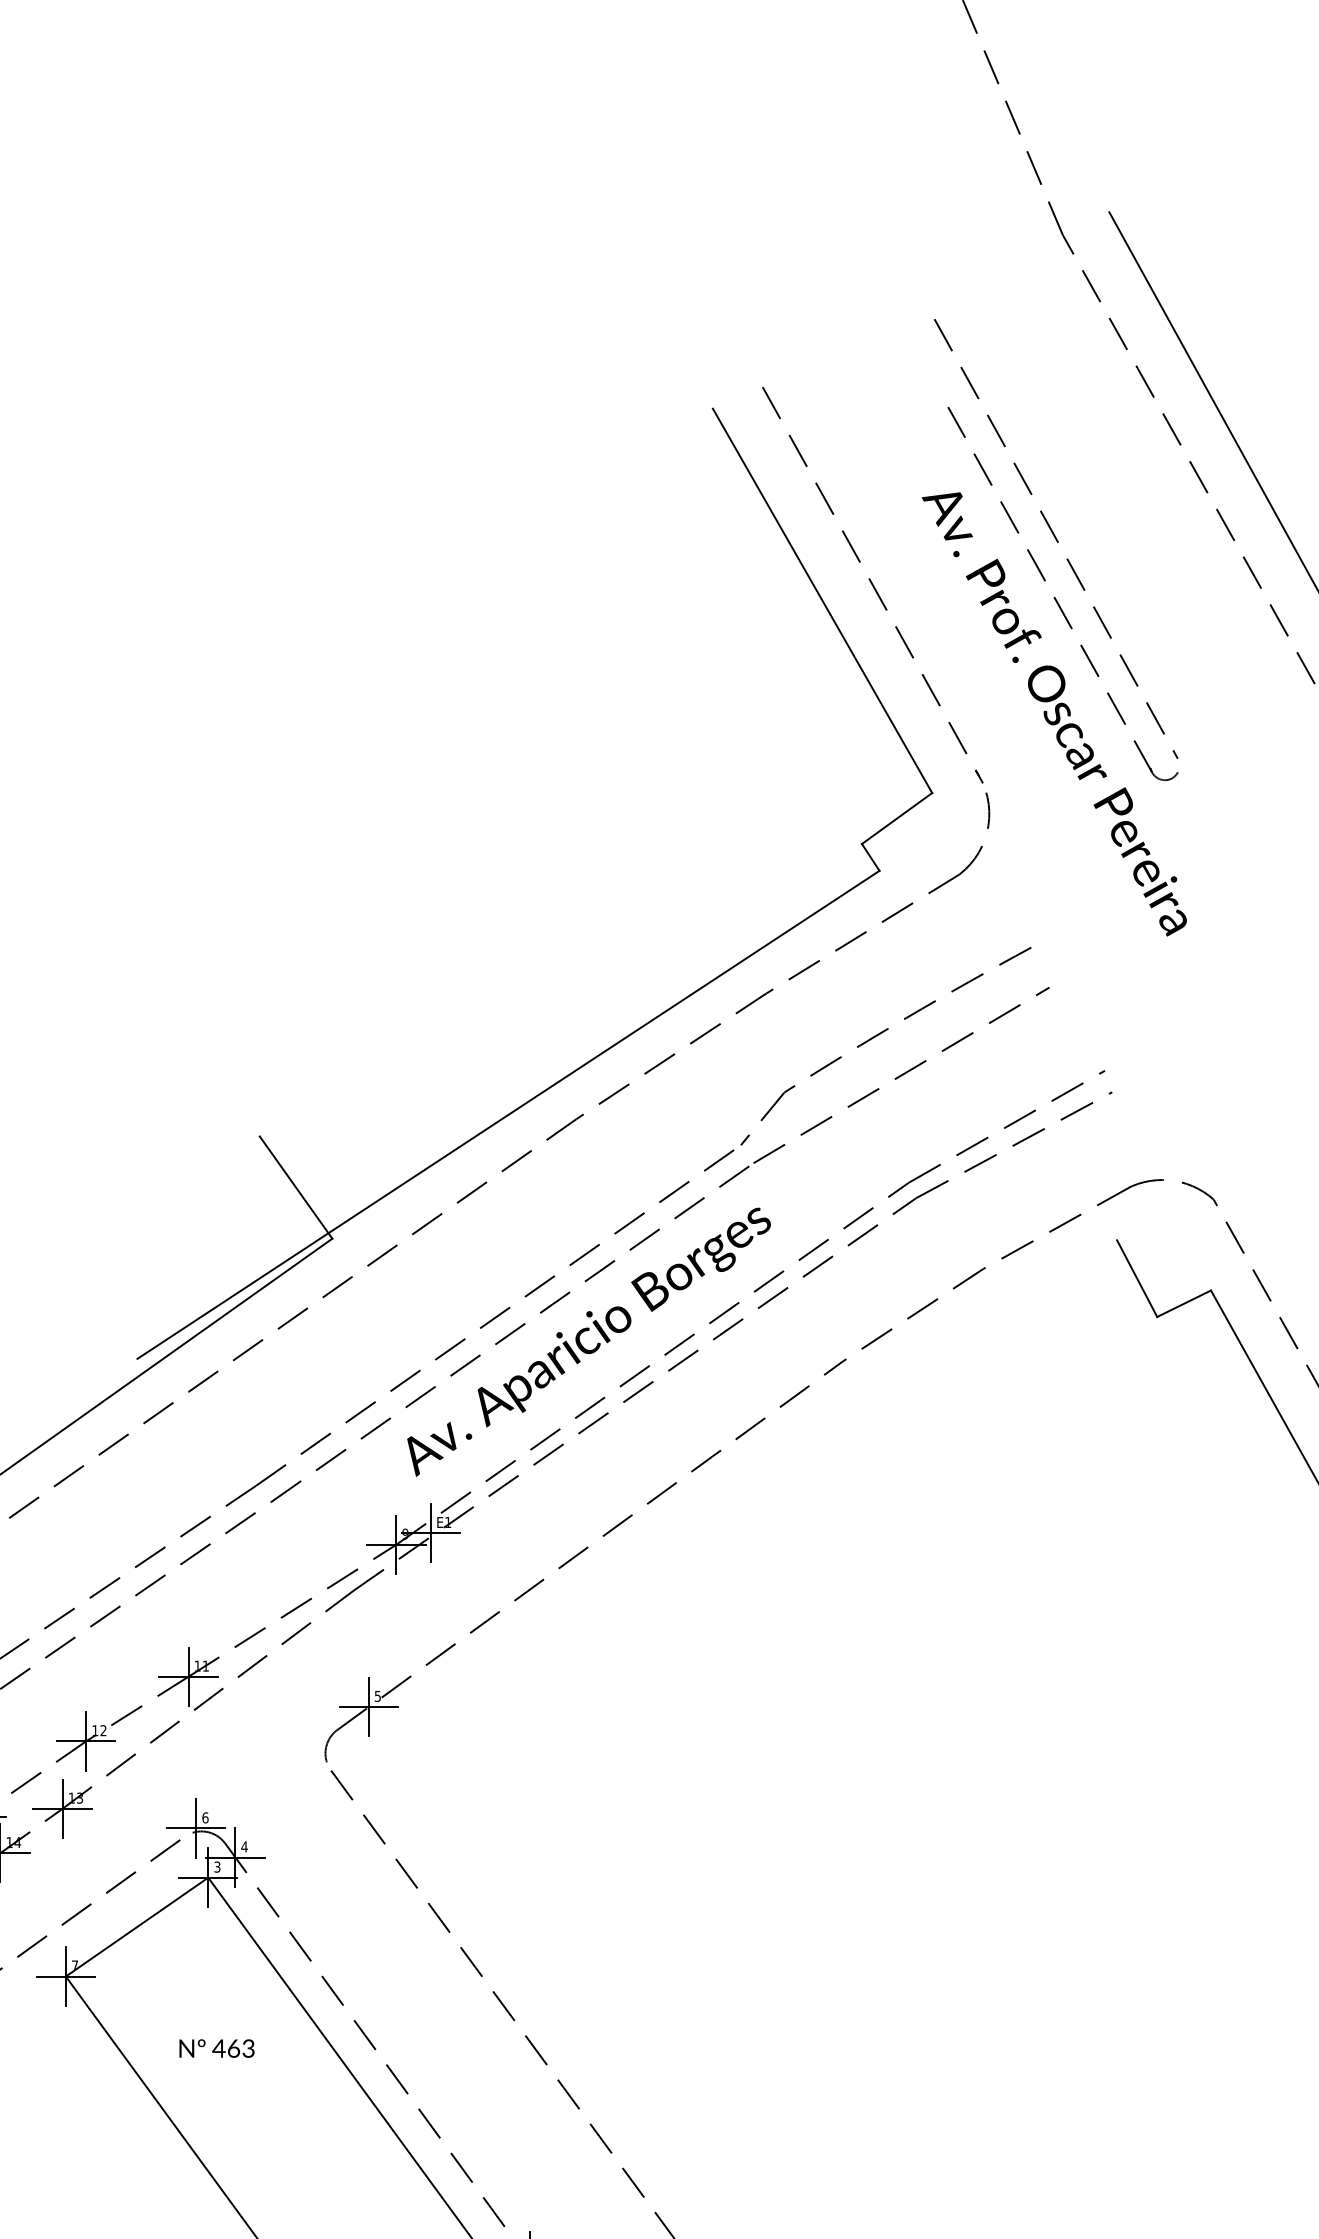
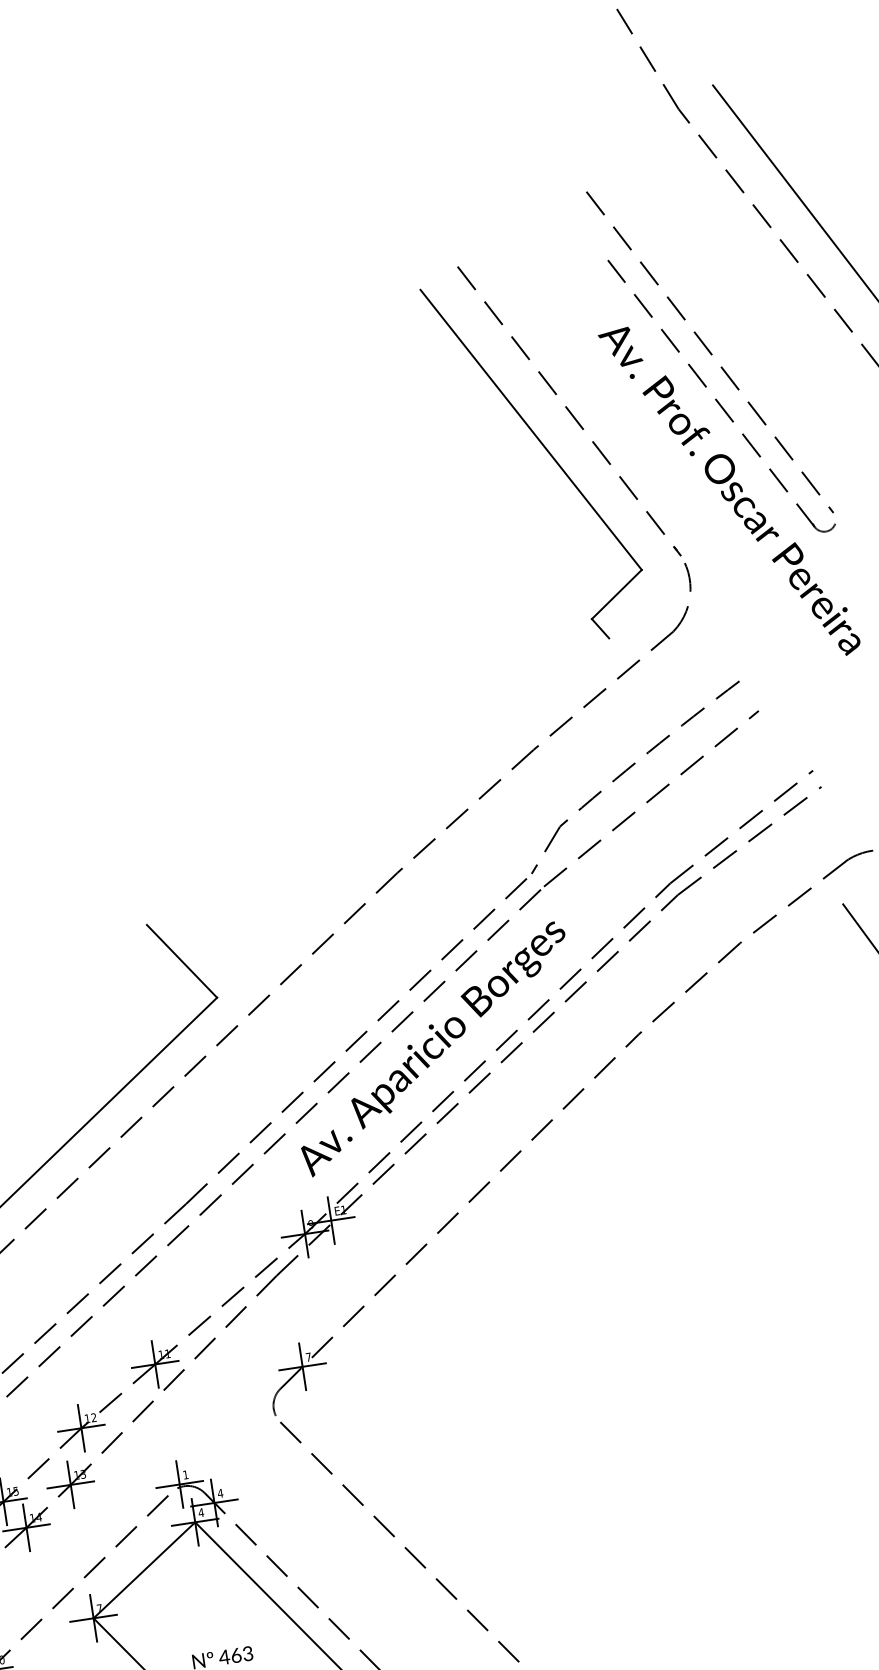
line: (508, 1114) -> (342, 877), removed
text: (377, 1696) -> (308, 1357), 5 -> 7
text: (205, 1817) -> (185, 1474), 6 -> 1
text: (217, 1866) -> (201, 1512), 3 -> 4

